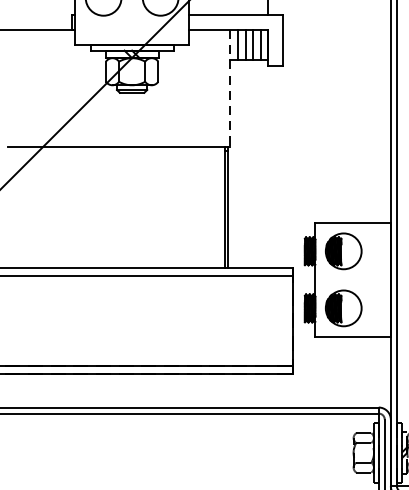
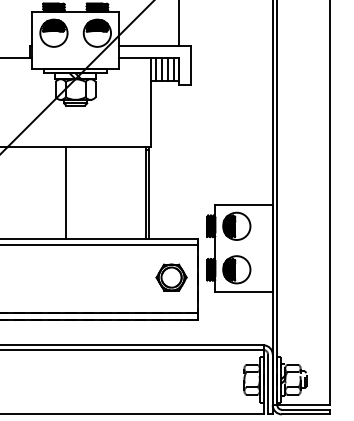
line: (230, 88) -> (150, 102), dashed -> solid
line: (118, 206) -> (65, 192), added
part: (257, 318) -> (171, 277), added

